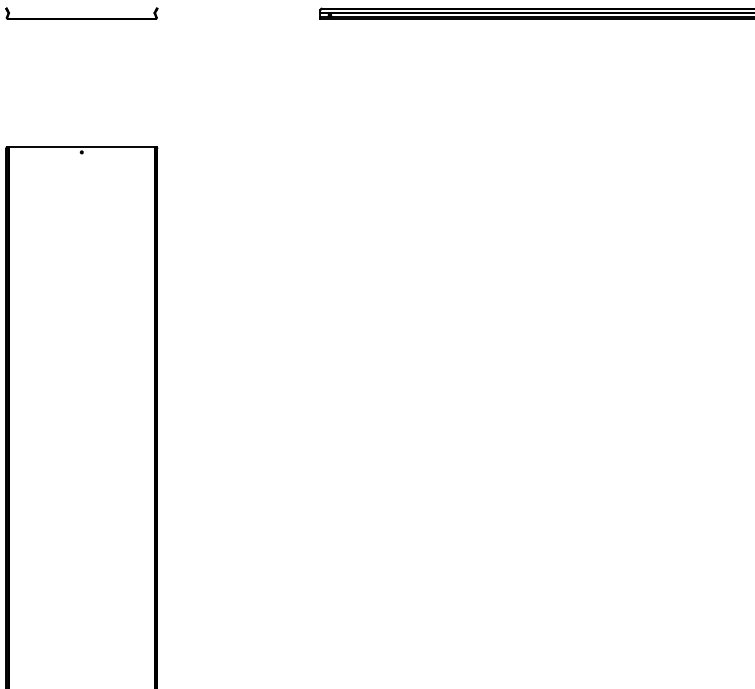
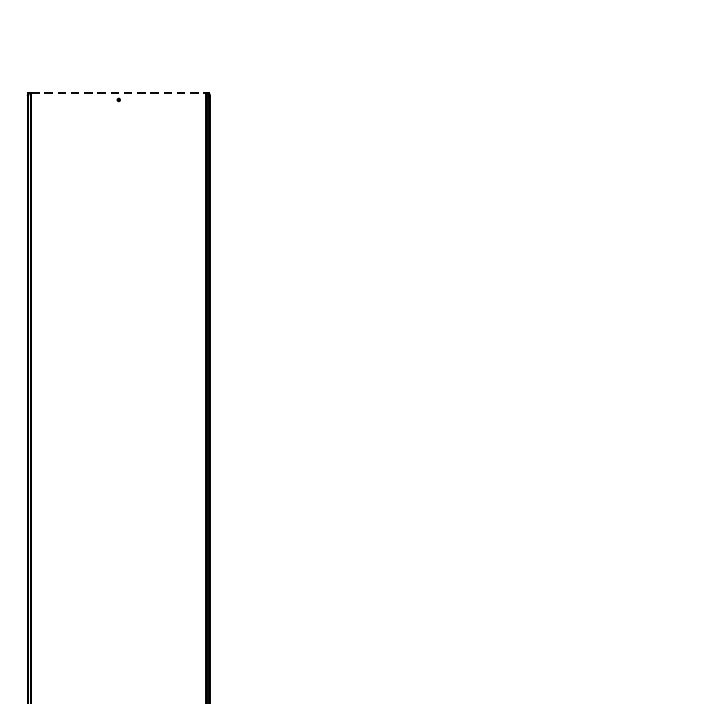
line: (81, 146) -> (118, 92), solid -> dashed

